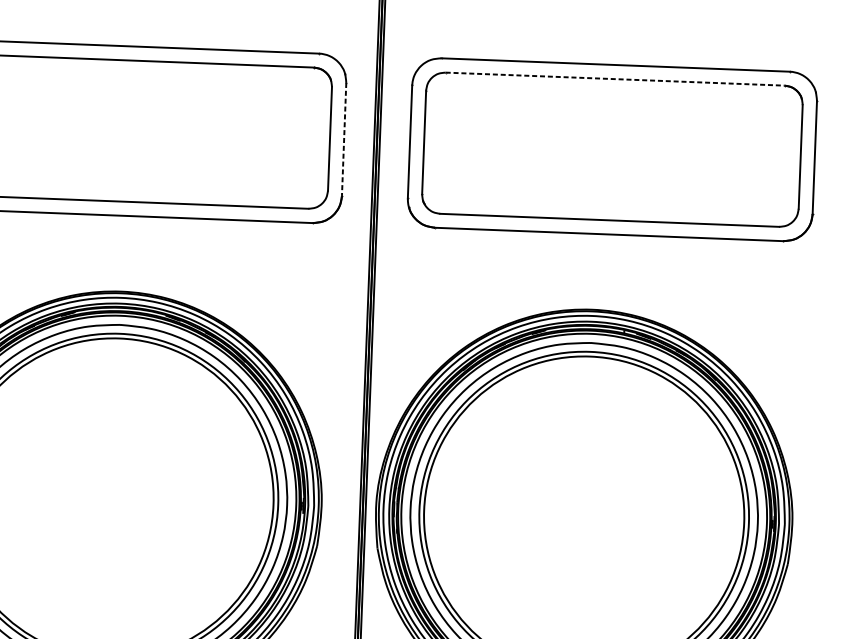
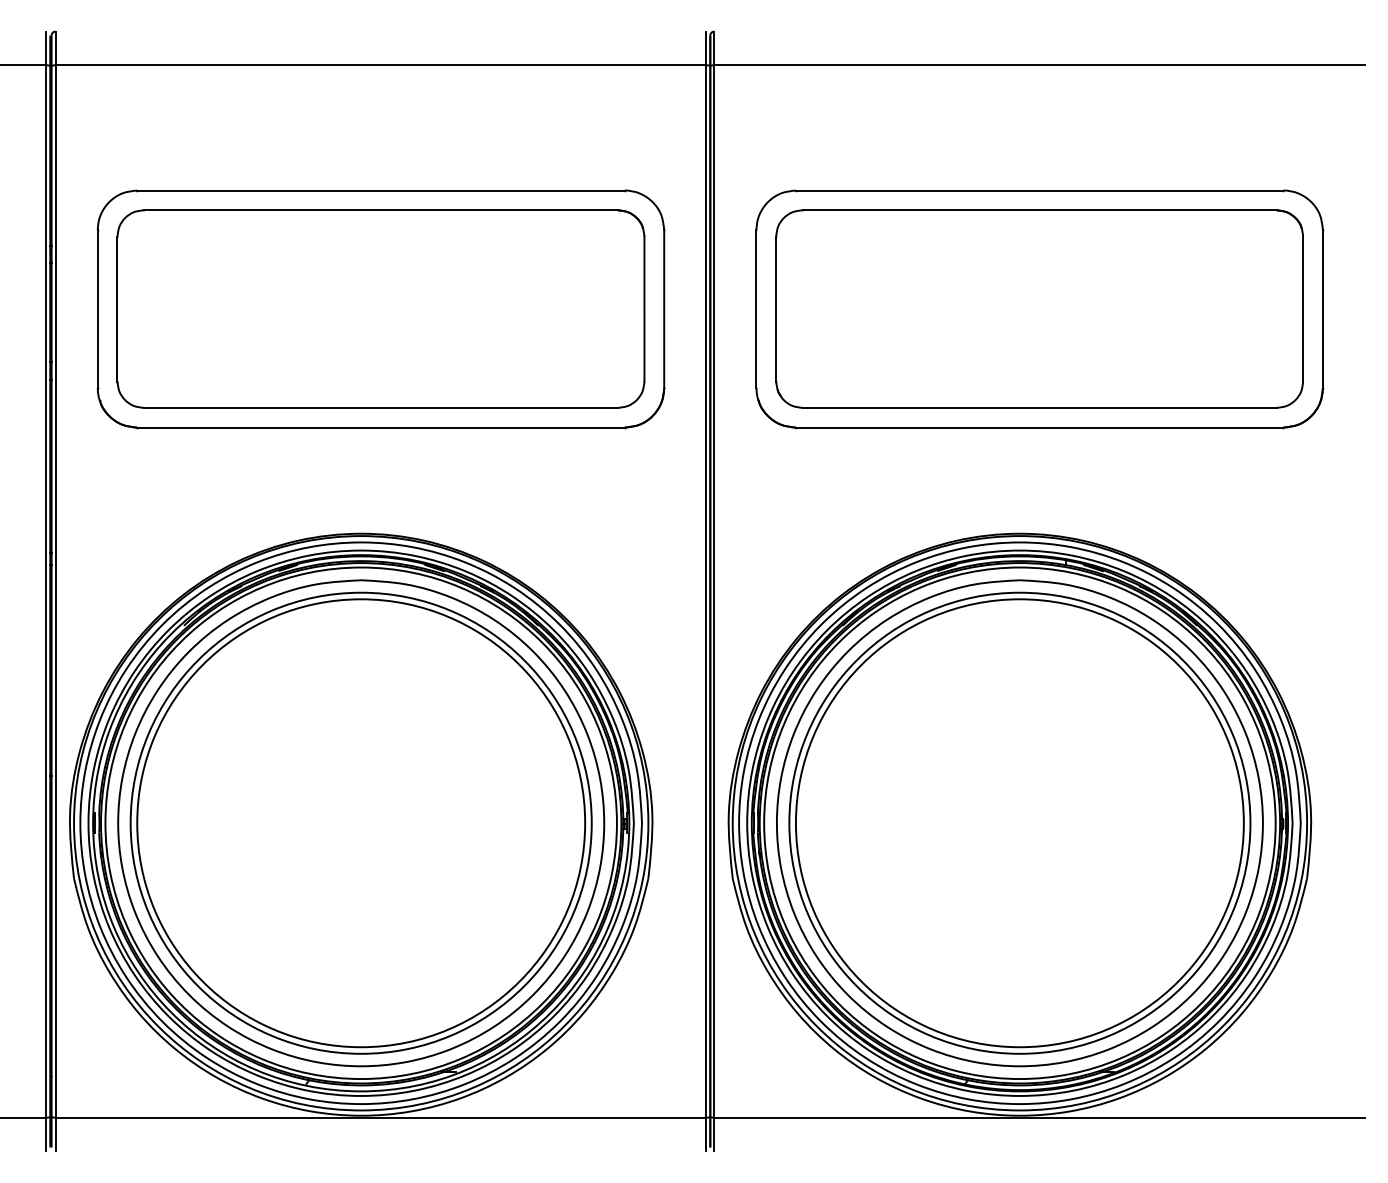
line: (615, 79) -> (1040, 210), dashed -> solid
line: (344, 139) -> (664, 309), dashed -> solid

